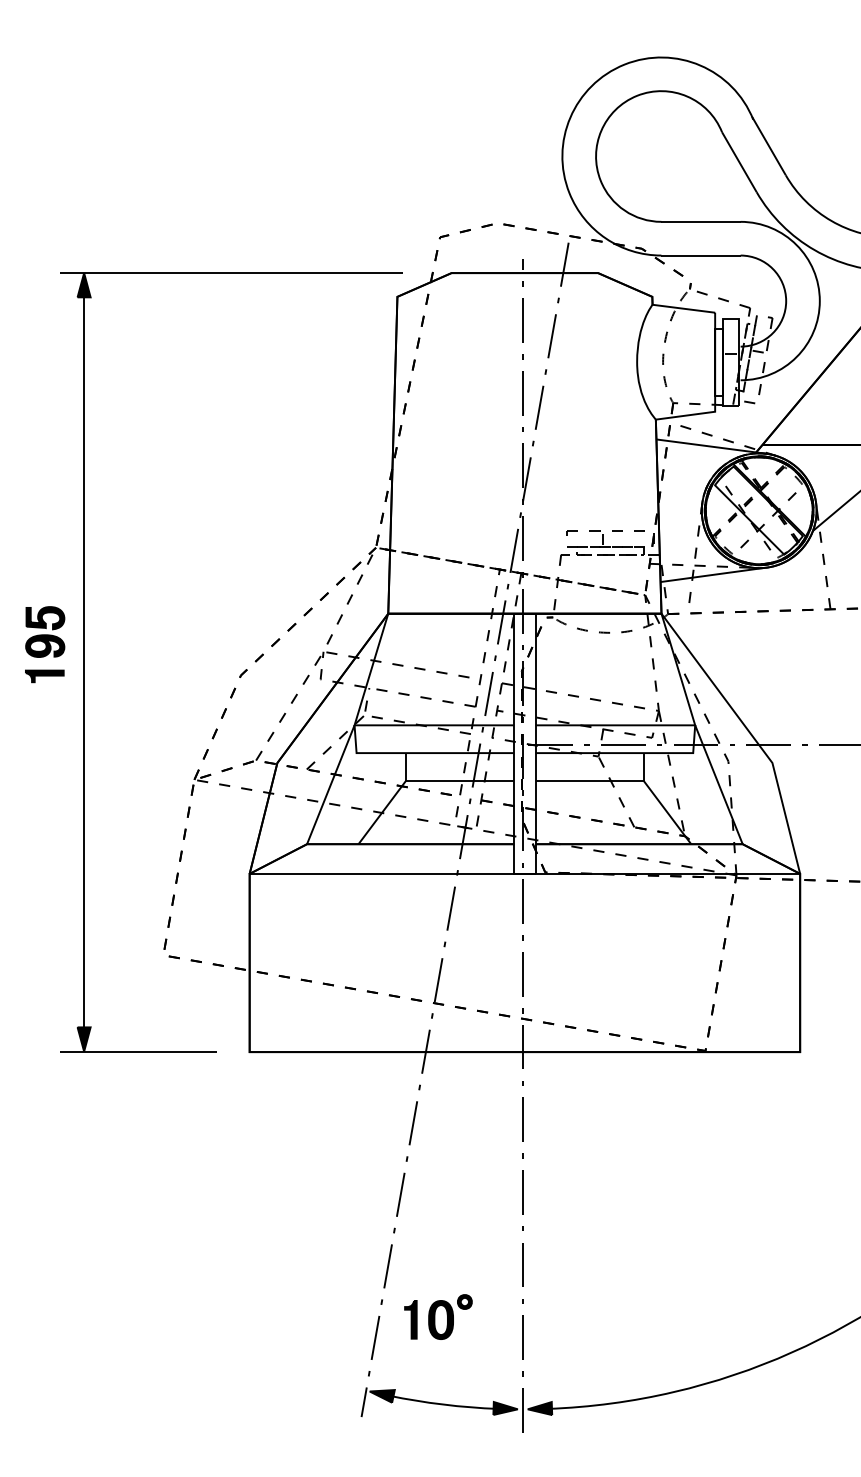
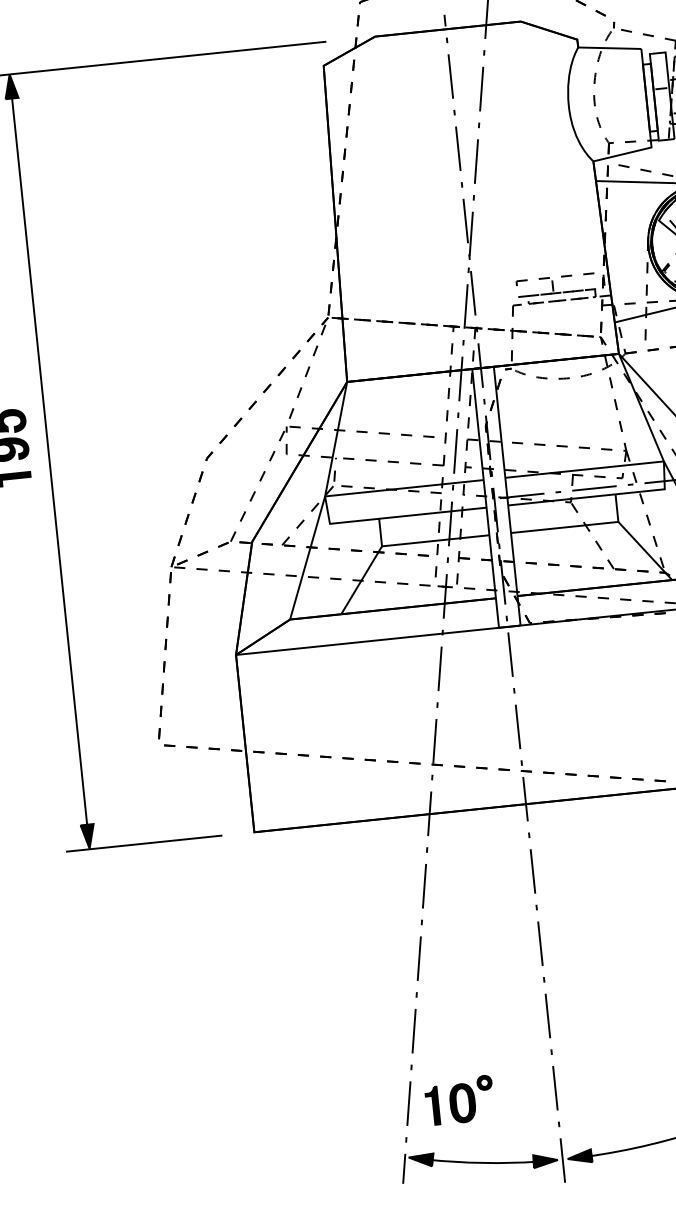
part: (438, 1316) -> (459, 1099), moved

